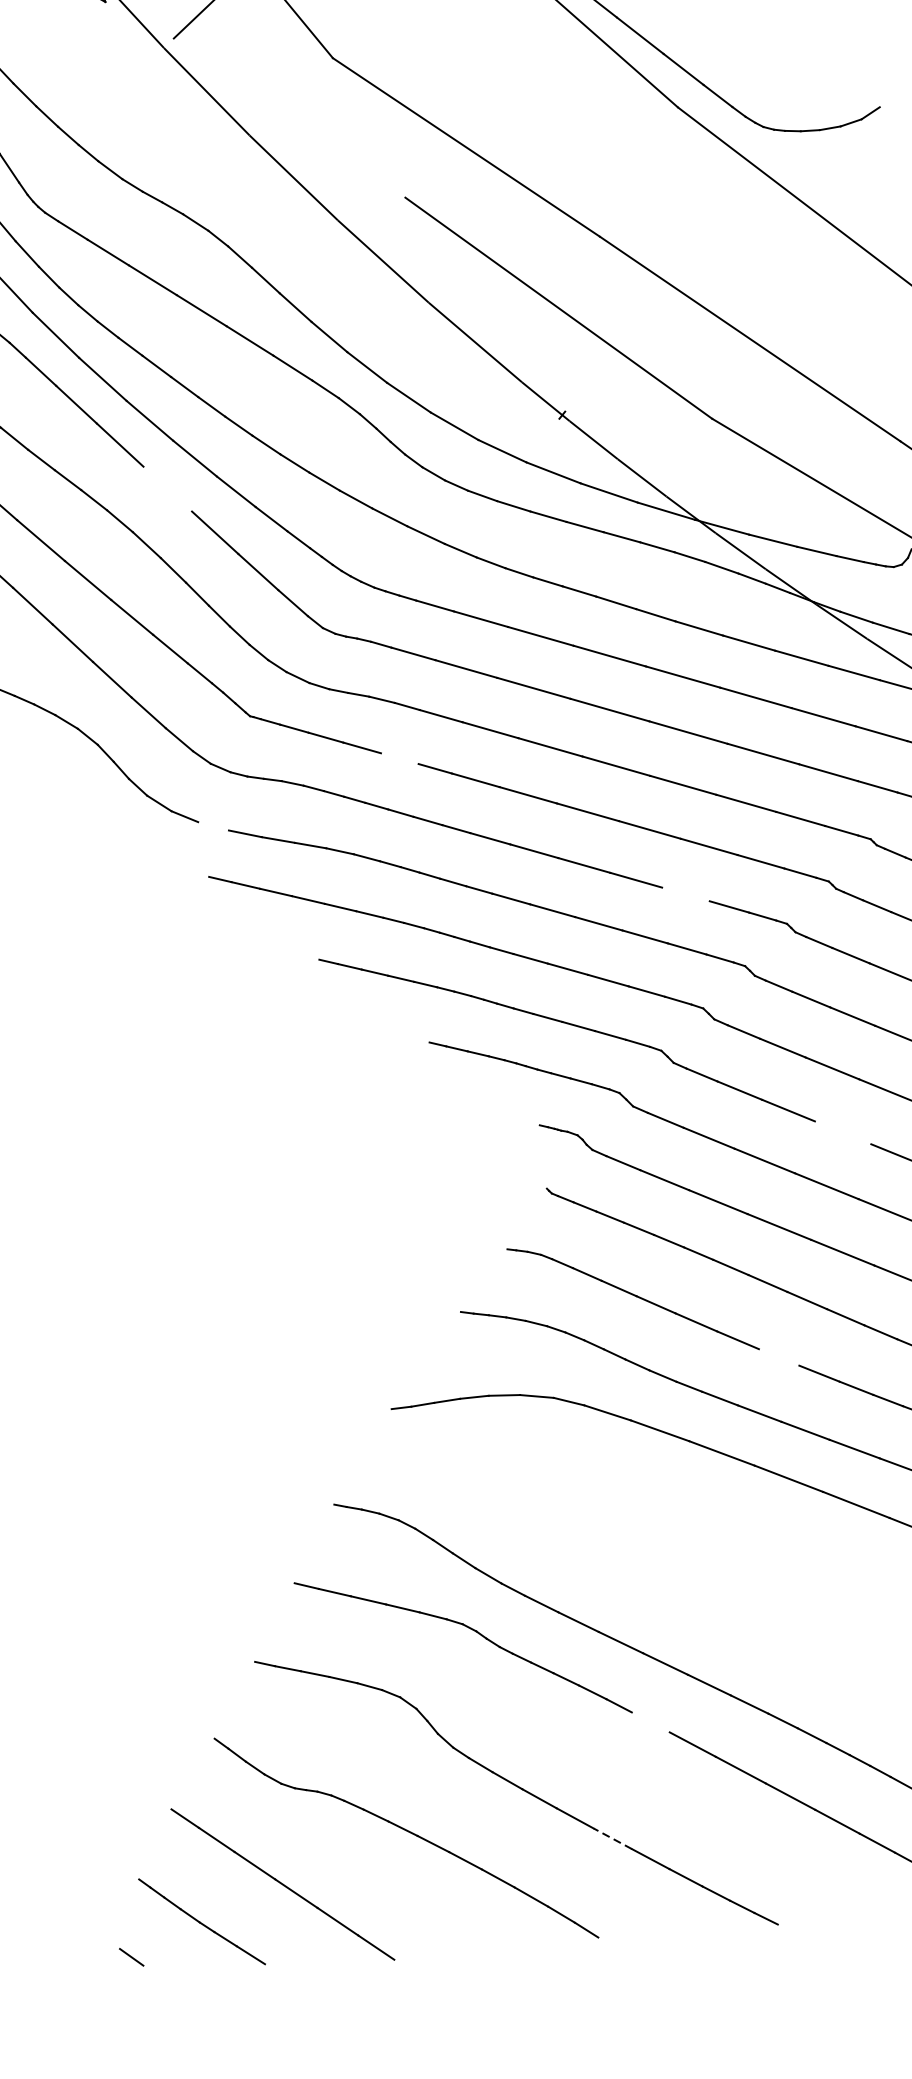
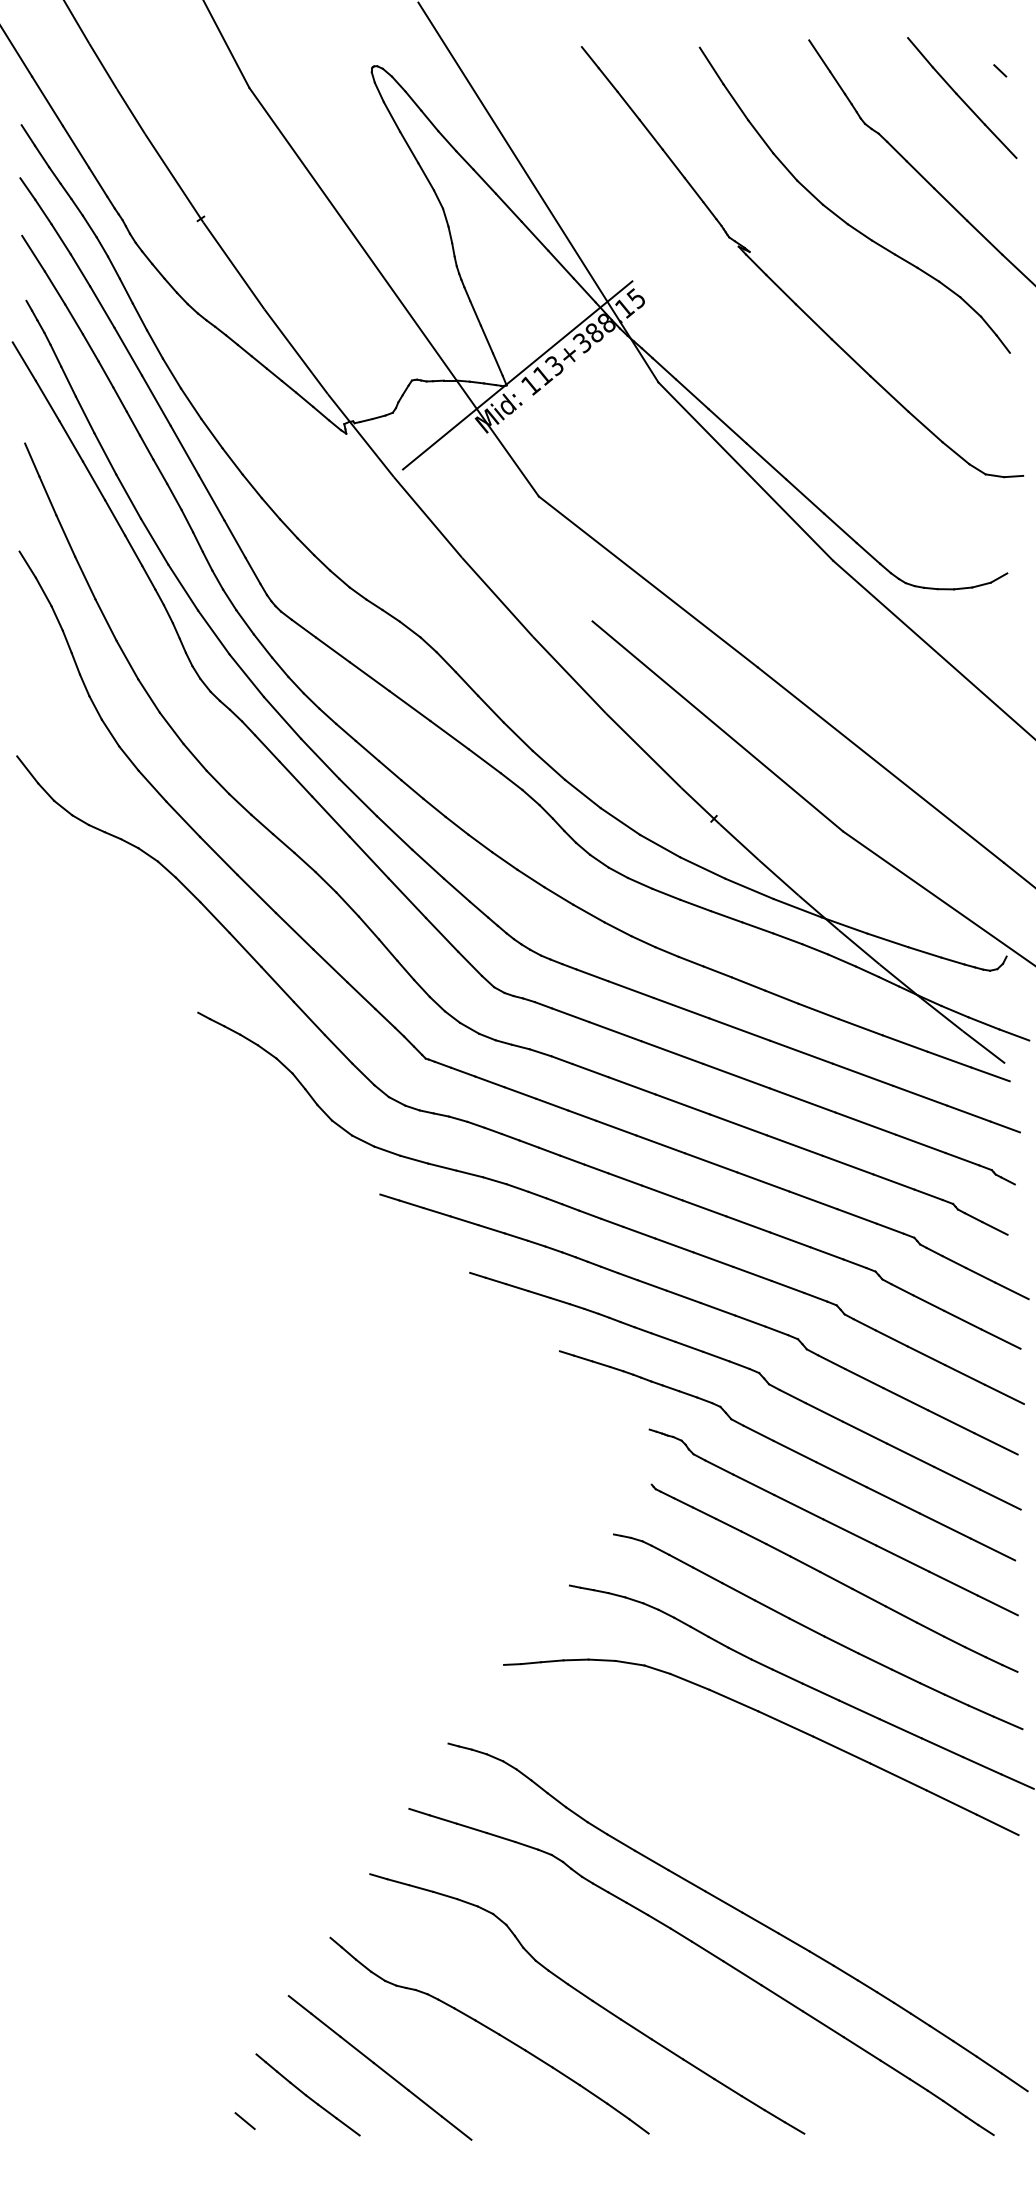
line: (166, 489) -> (368, 857), added
line: (400, 758) -> (552, 1104), added
line: (213, 825) -> (387, 1150), added
line: (686, 894) -> (790, 1239), added
line: (842, 1131) -> (910, 1454), added
line: (779, 1356) -> (841, 1644), added
line: (650, 1722) -> (707, 1951), added
line: (612, 1838) -> (667, 2049), dashed -> solid

